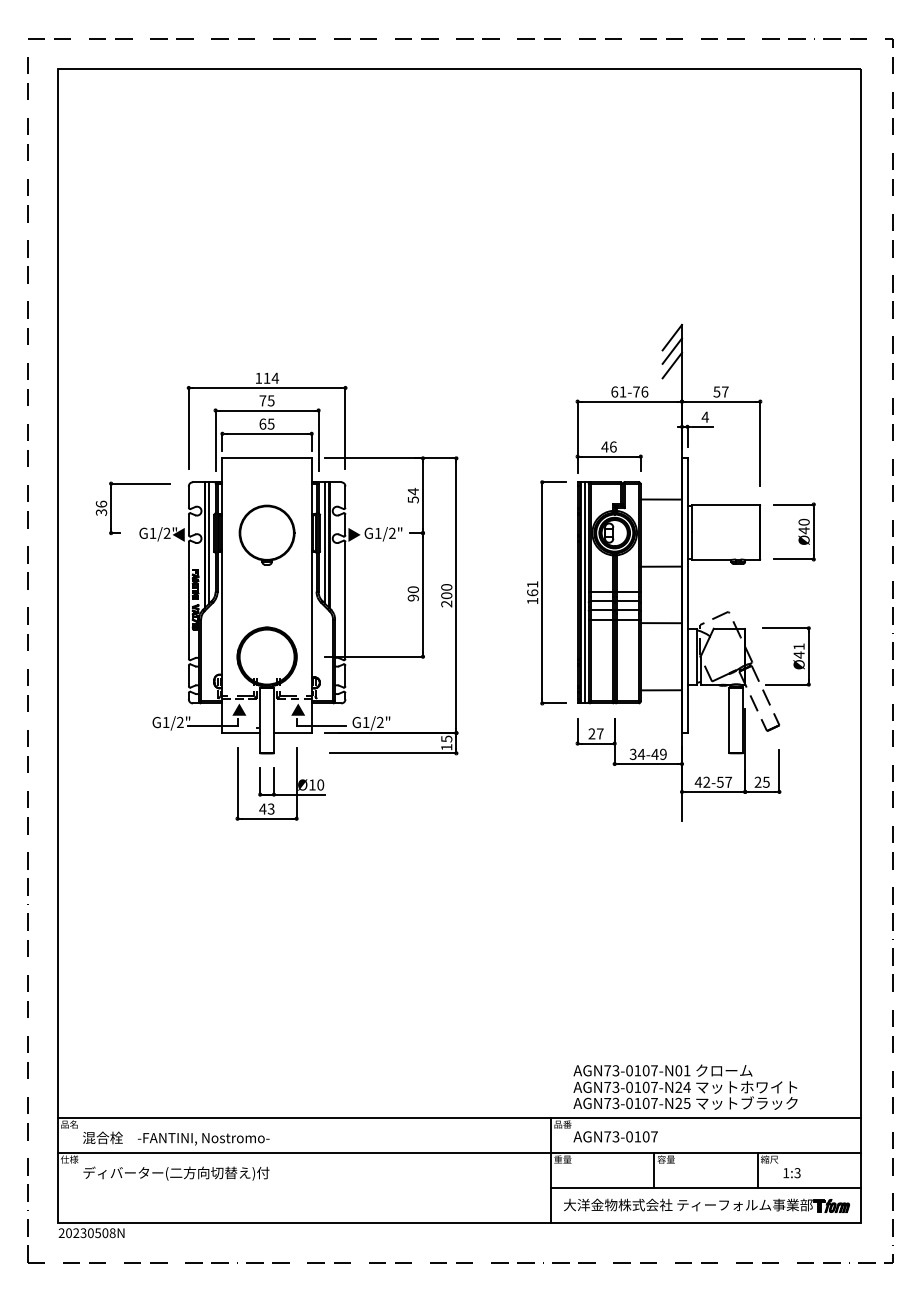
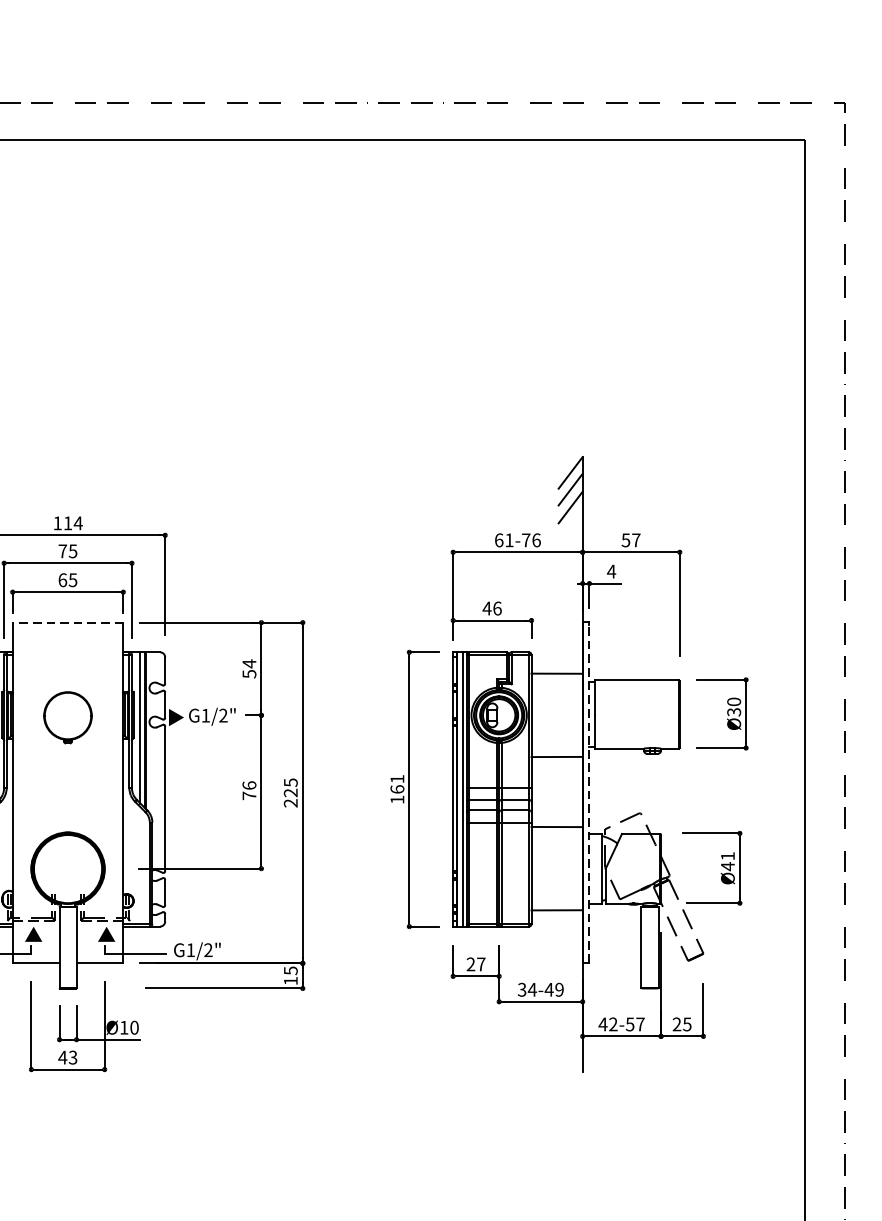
line: (267, 458) -> (68, 622), solid -> dashed
text: (803, 530) -> (733, 712), Ø40 -> Ø30
part: (266, 534) -> (67, 717), size x0.7
text: (446, 591) -> (290, 787), 200 -> 225
text: (412, 593) -> (248, 790), 90 -> 76
line: (687, 596) -> (589, 793), solid -> dashed

